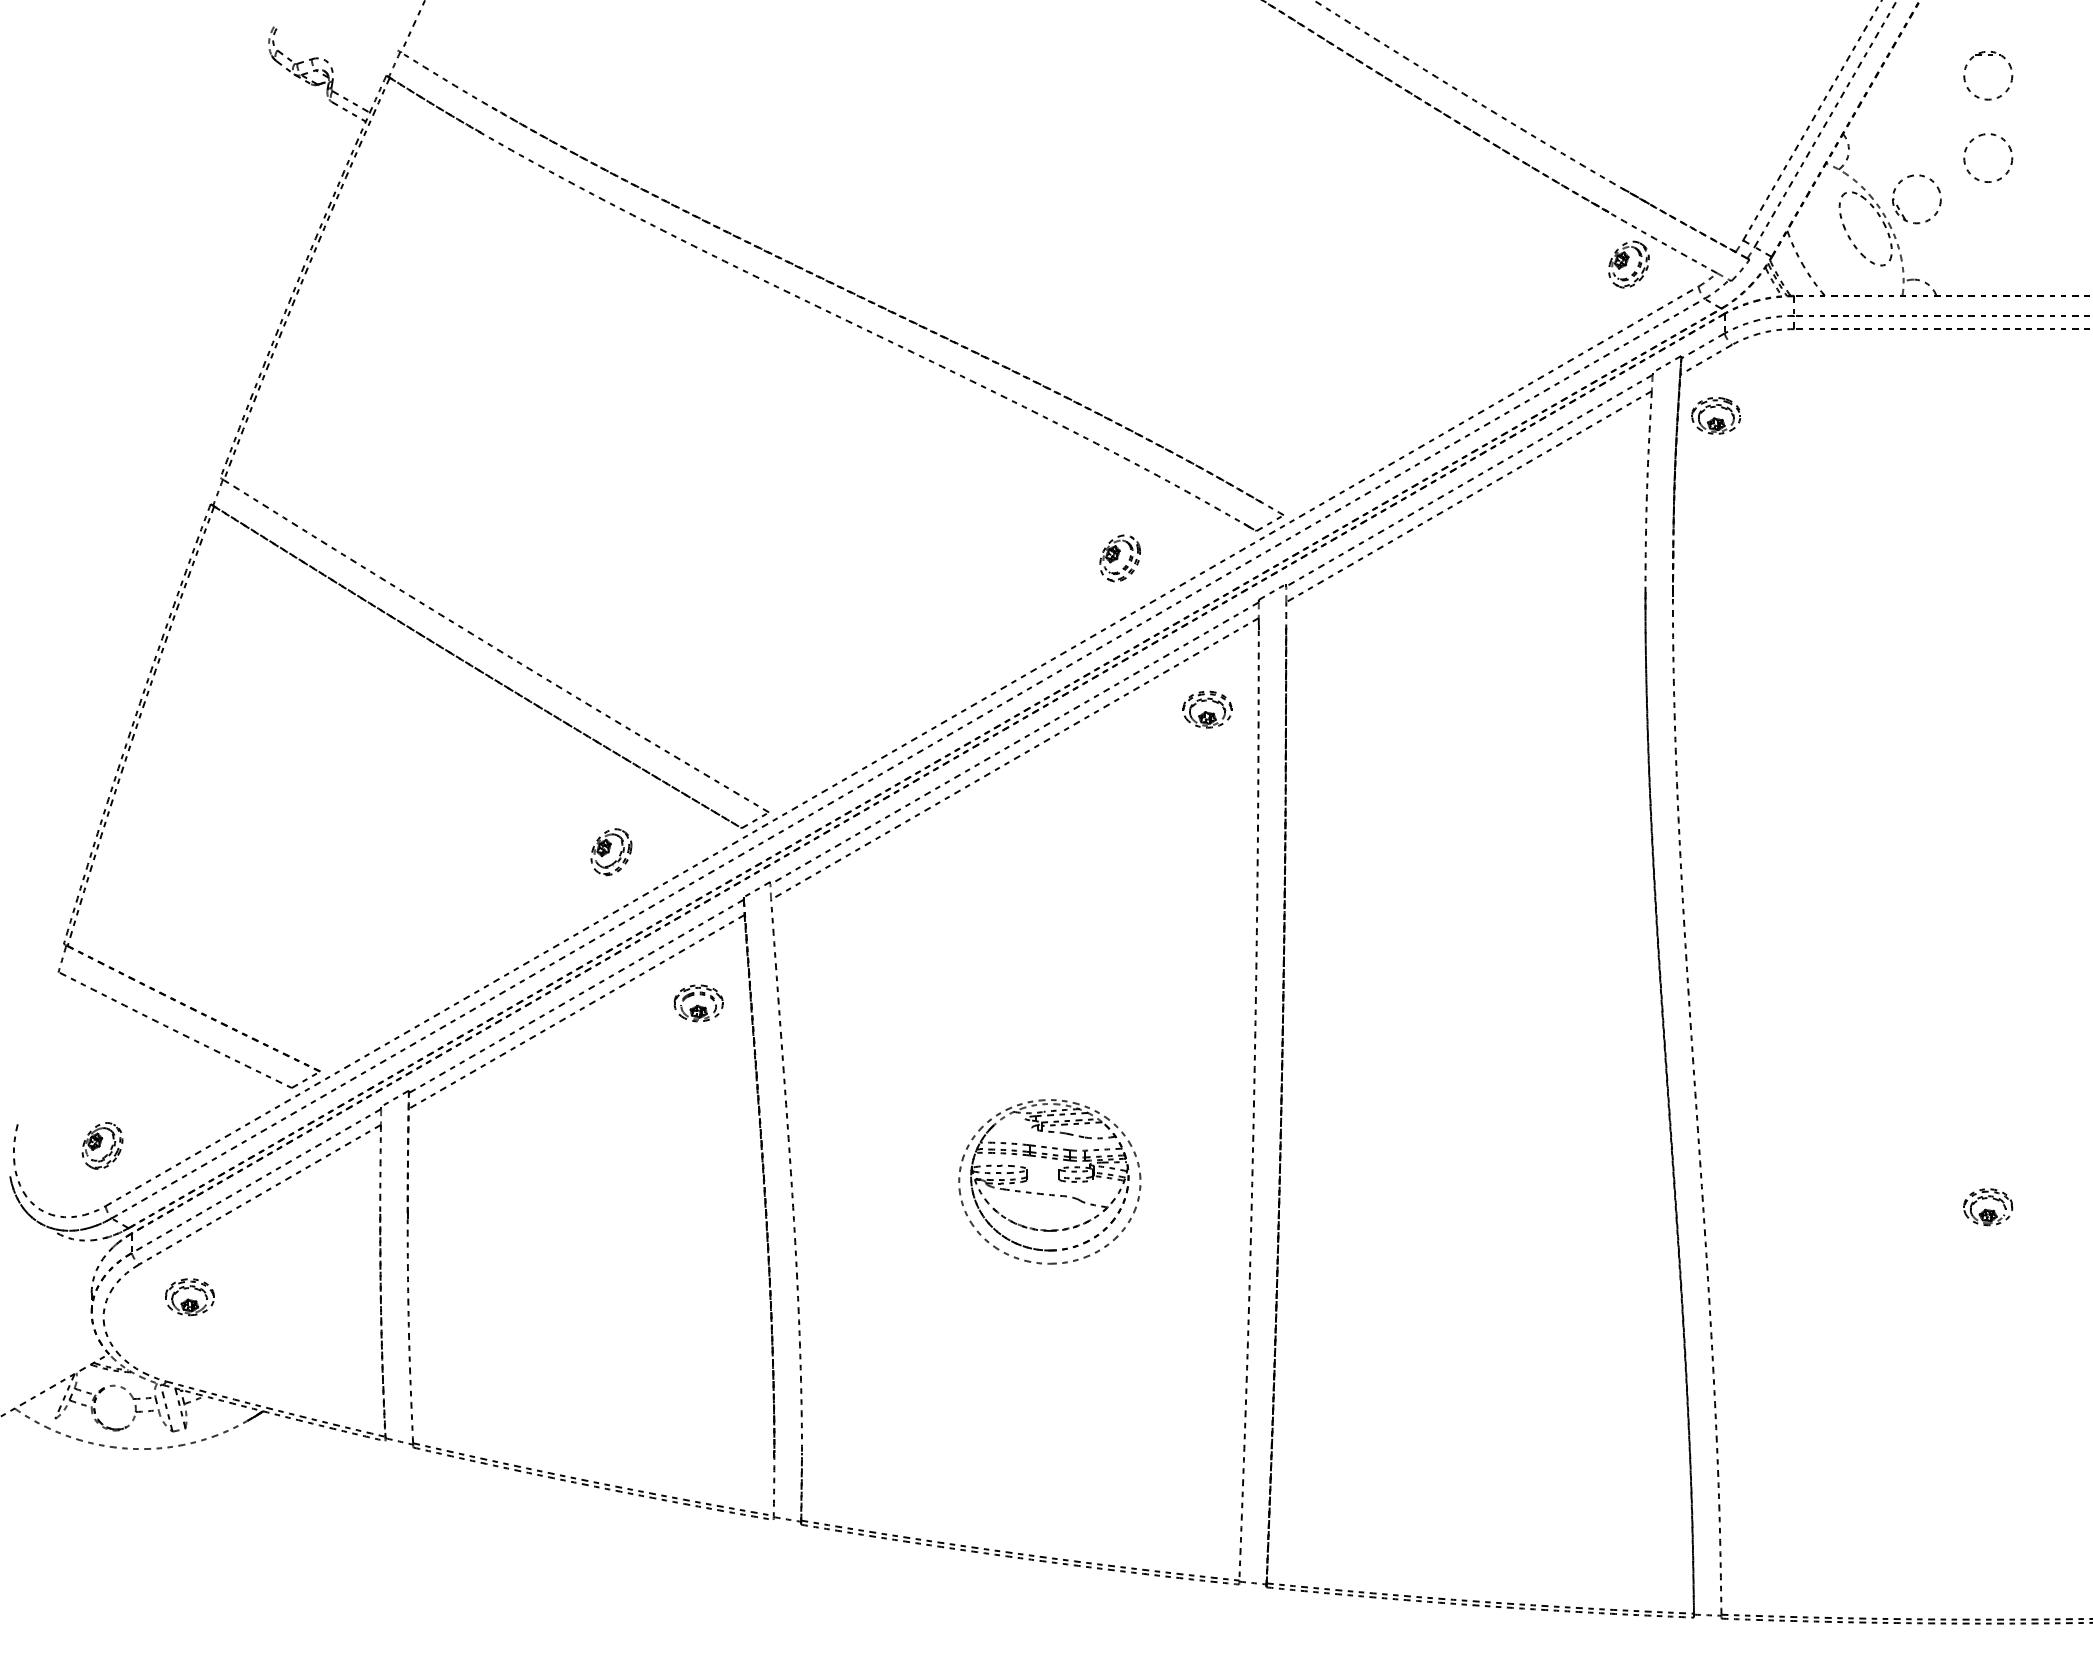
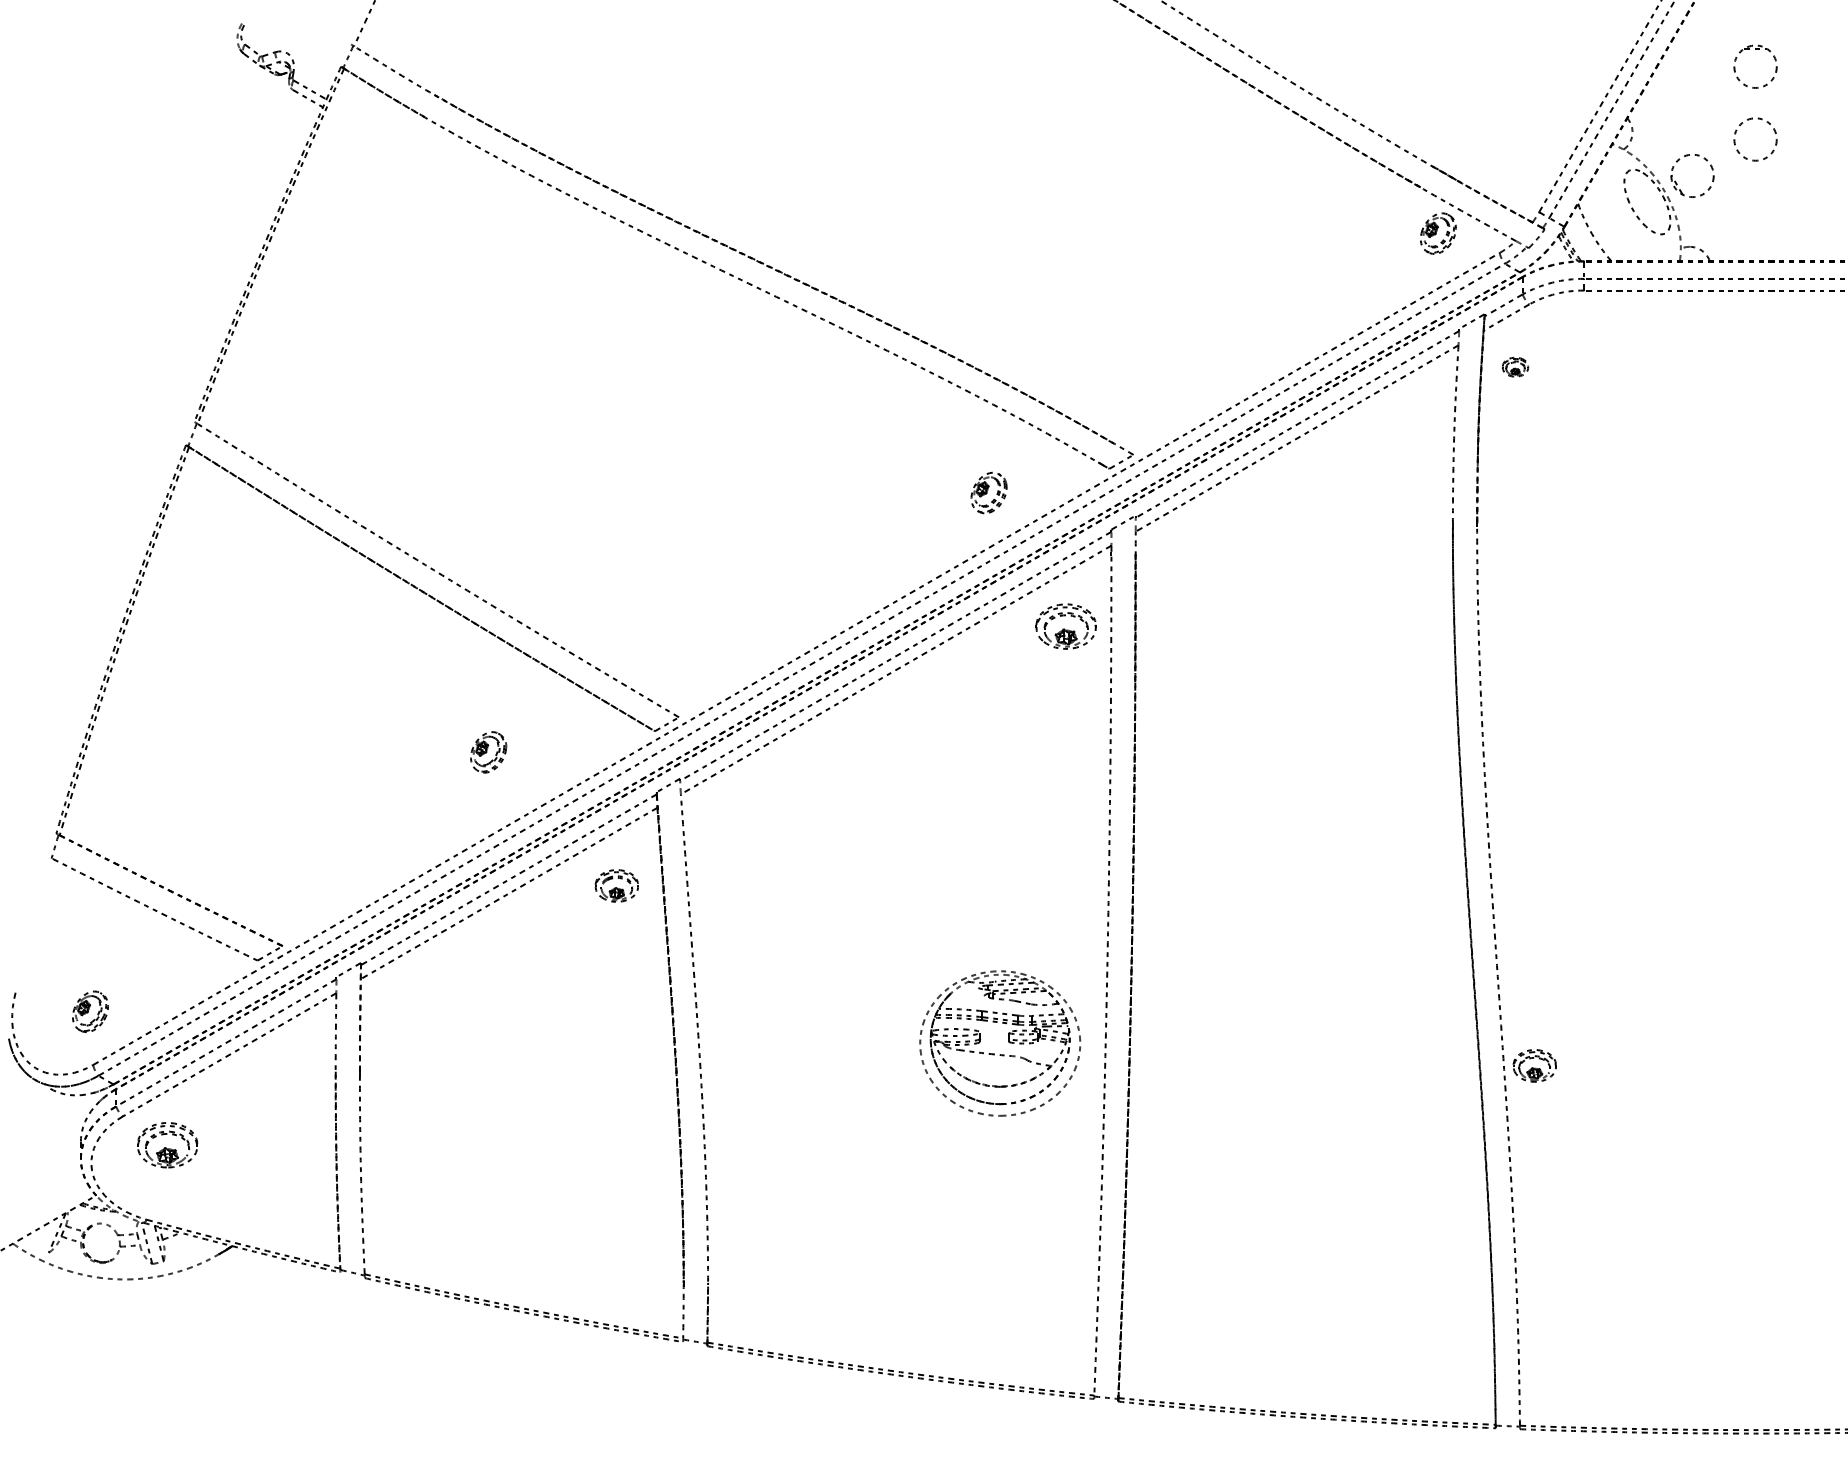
part: (1716, 415) -> (1515, 366), size x0.6
part: (1207, 709) -> (1066, 626), size x1.4
part: (611, 852) -> (488, 752), moved
part: (1058, 1180) -> (1007, 1042), moved
part: (1988, 1207) -> (1535, 1066), moved
part: (189, 1297) -> (167, 1145), size x1.4

